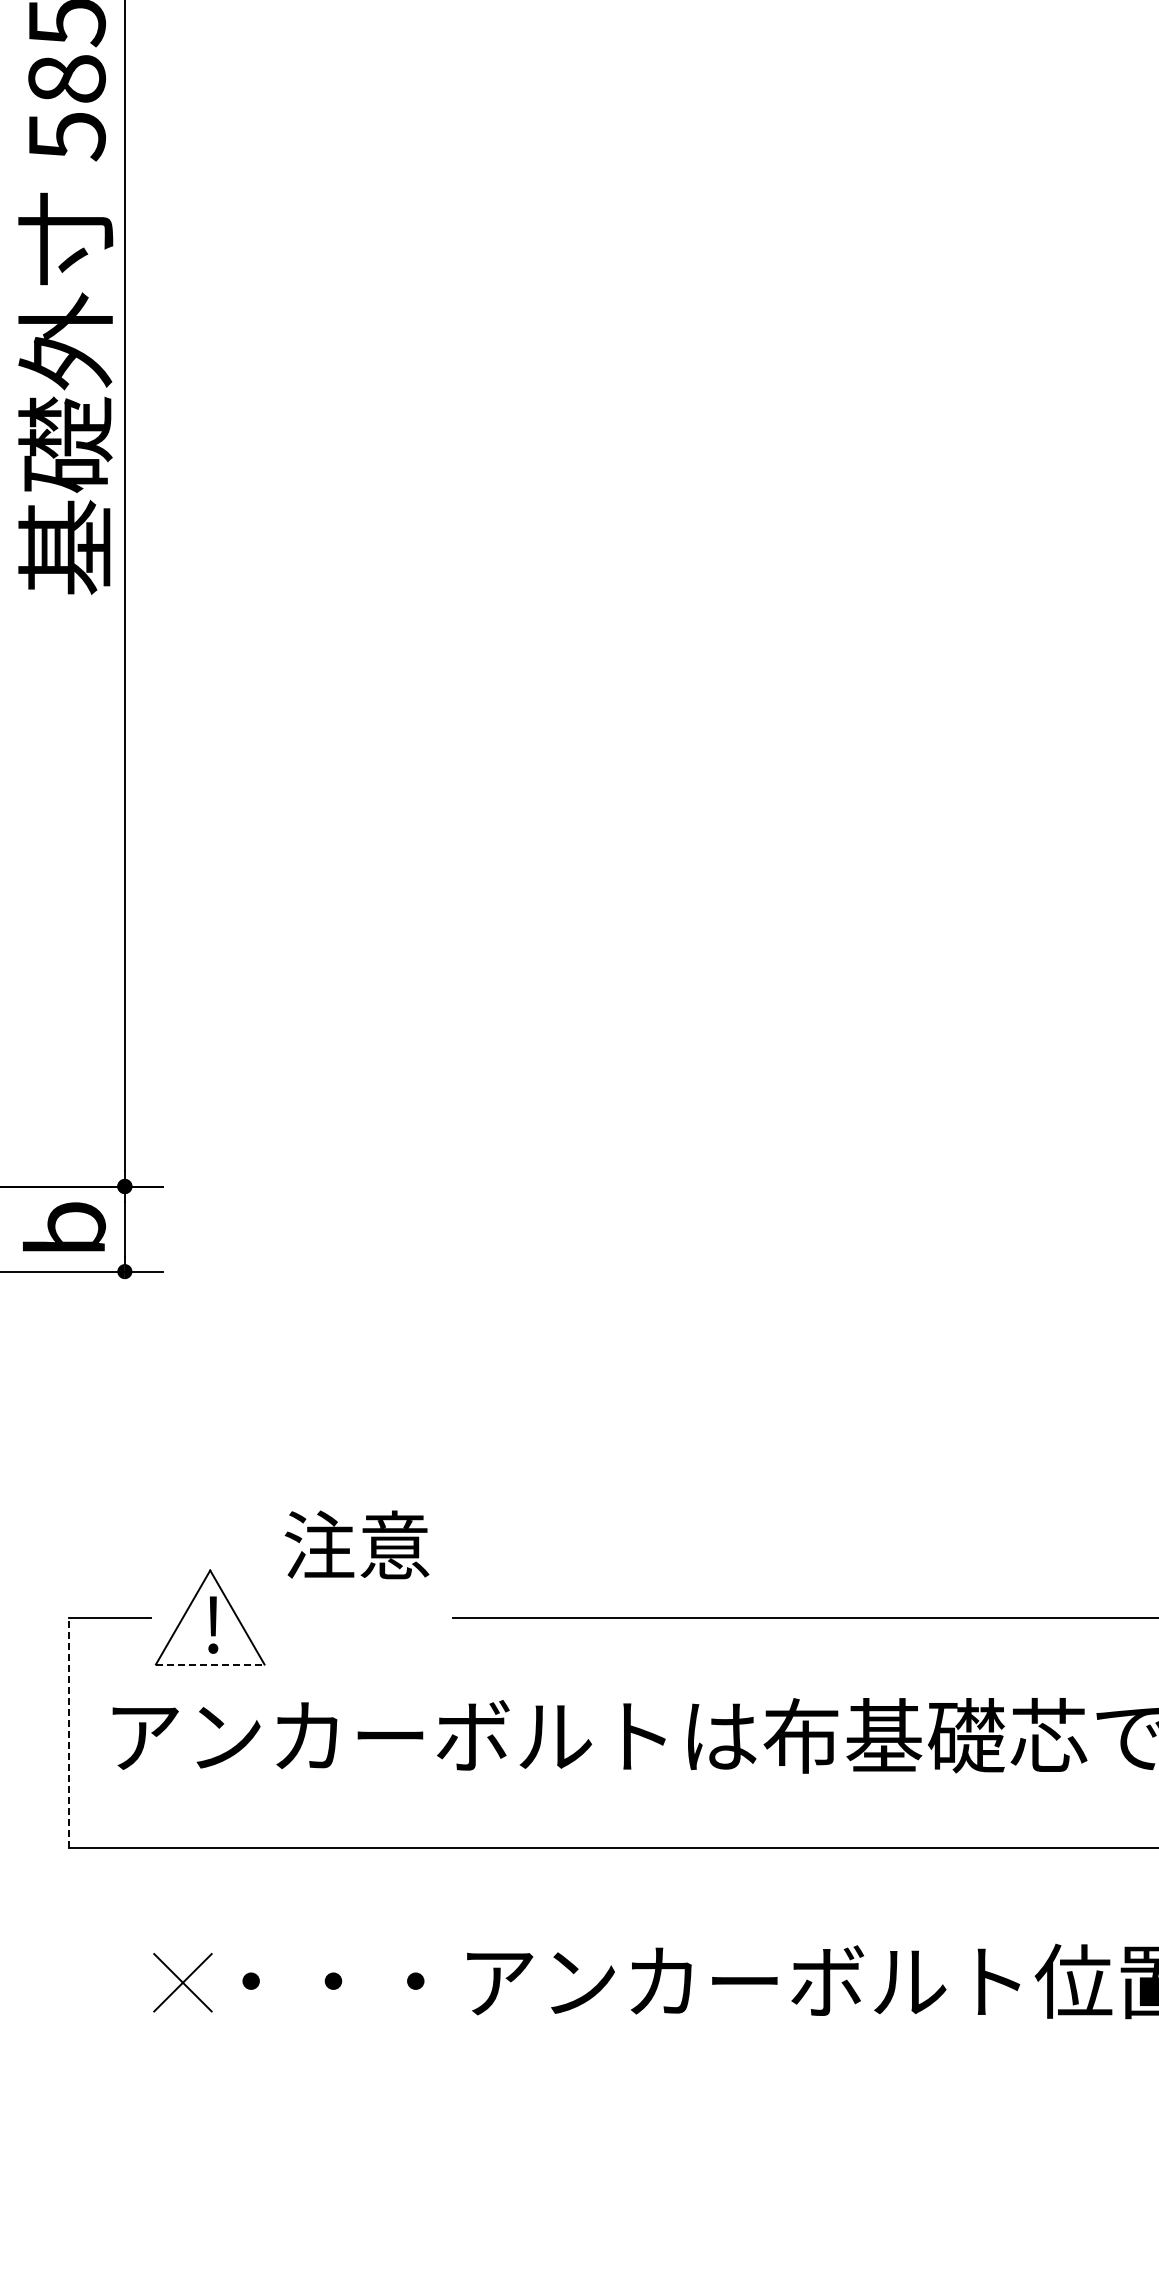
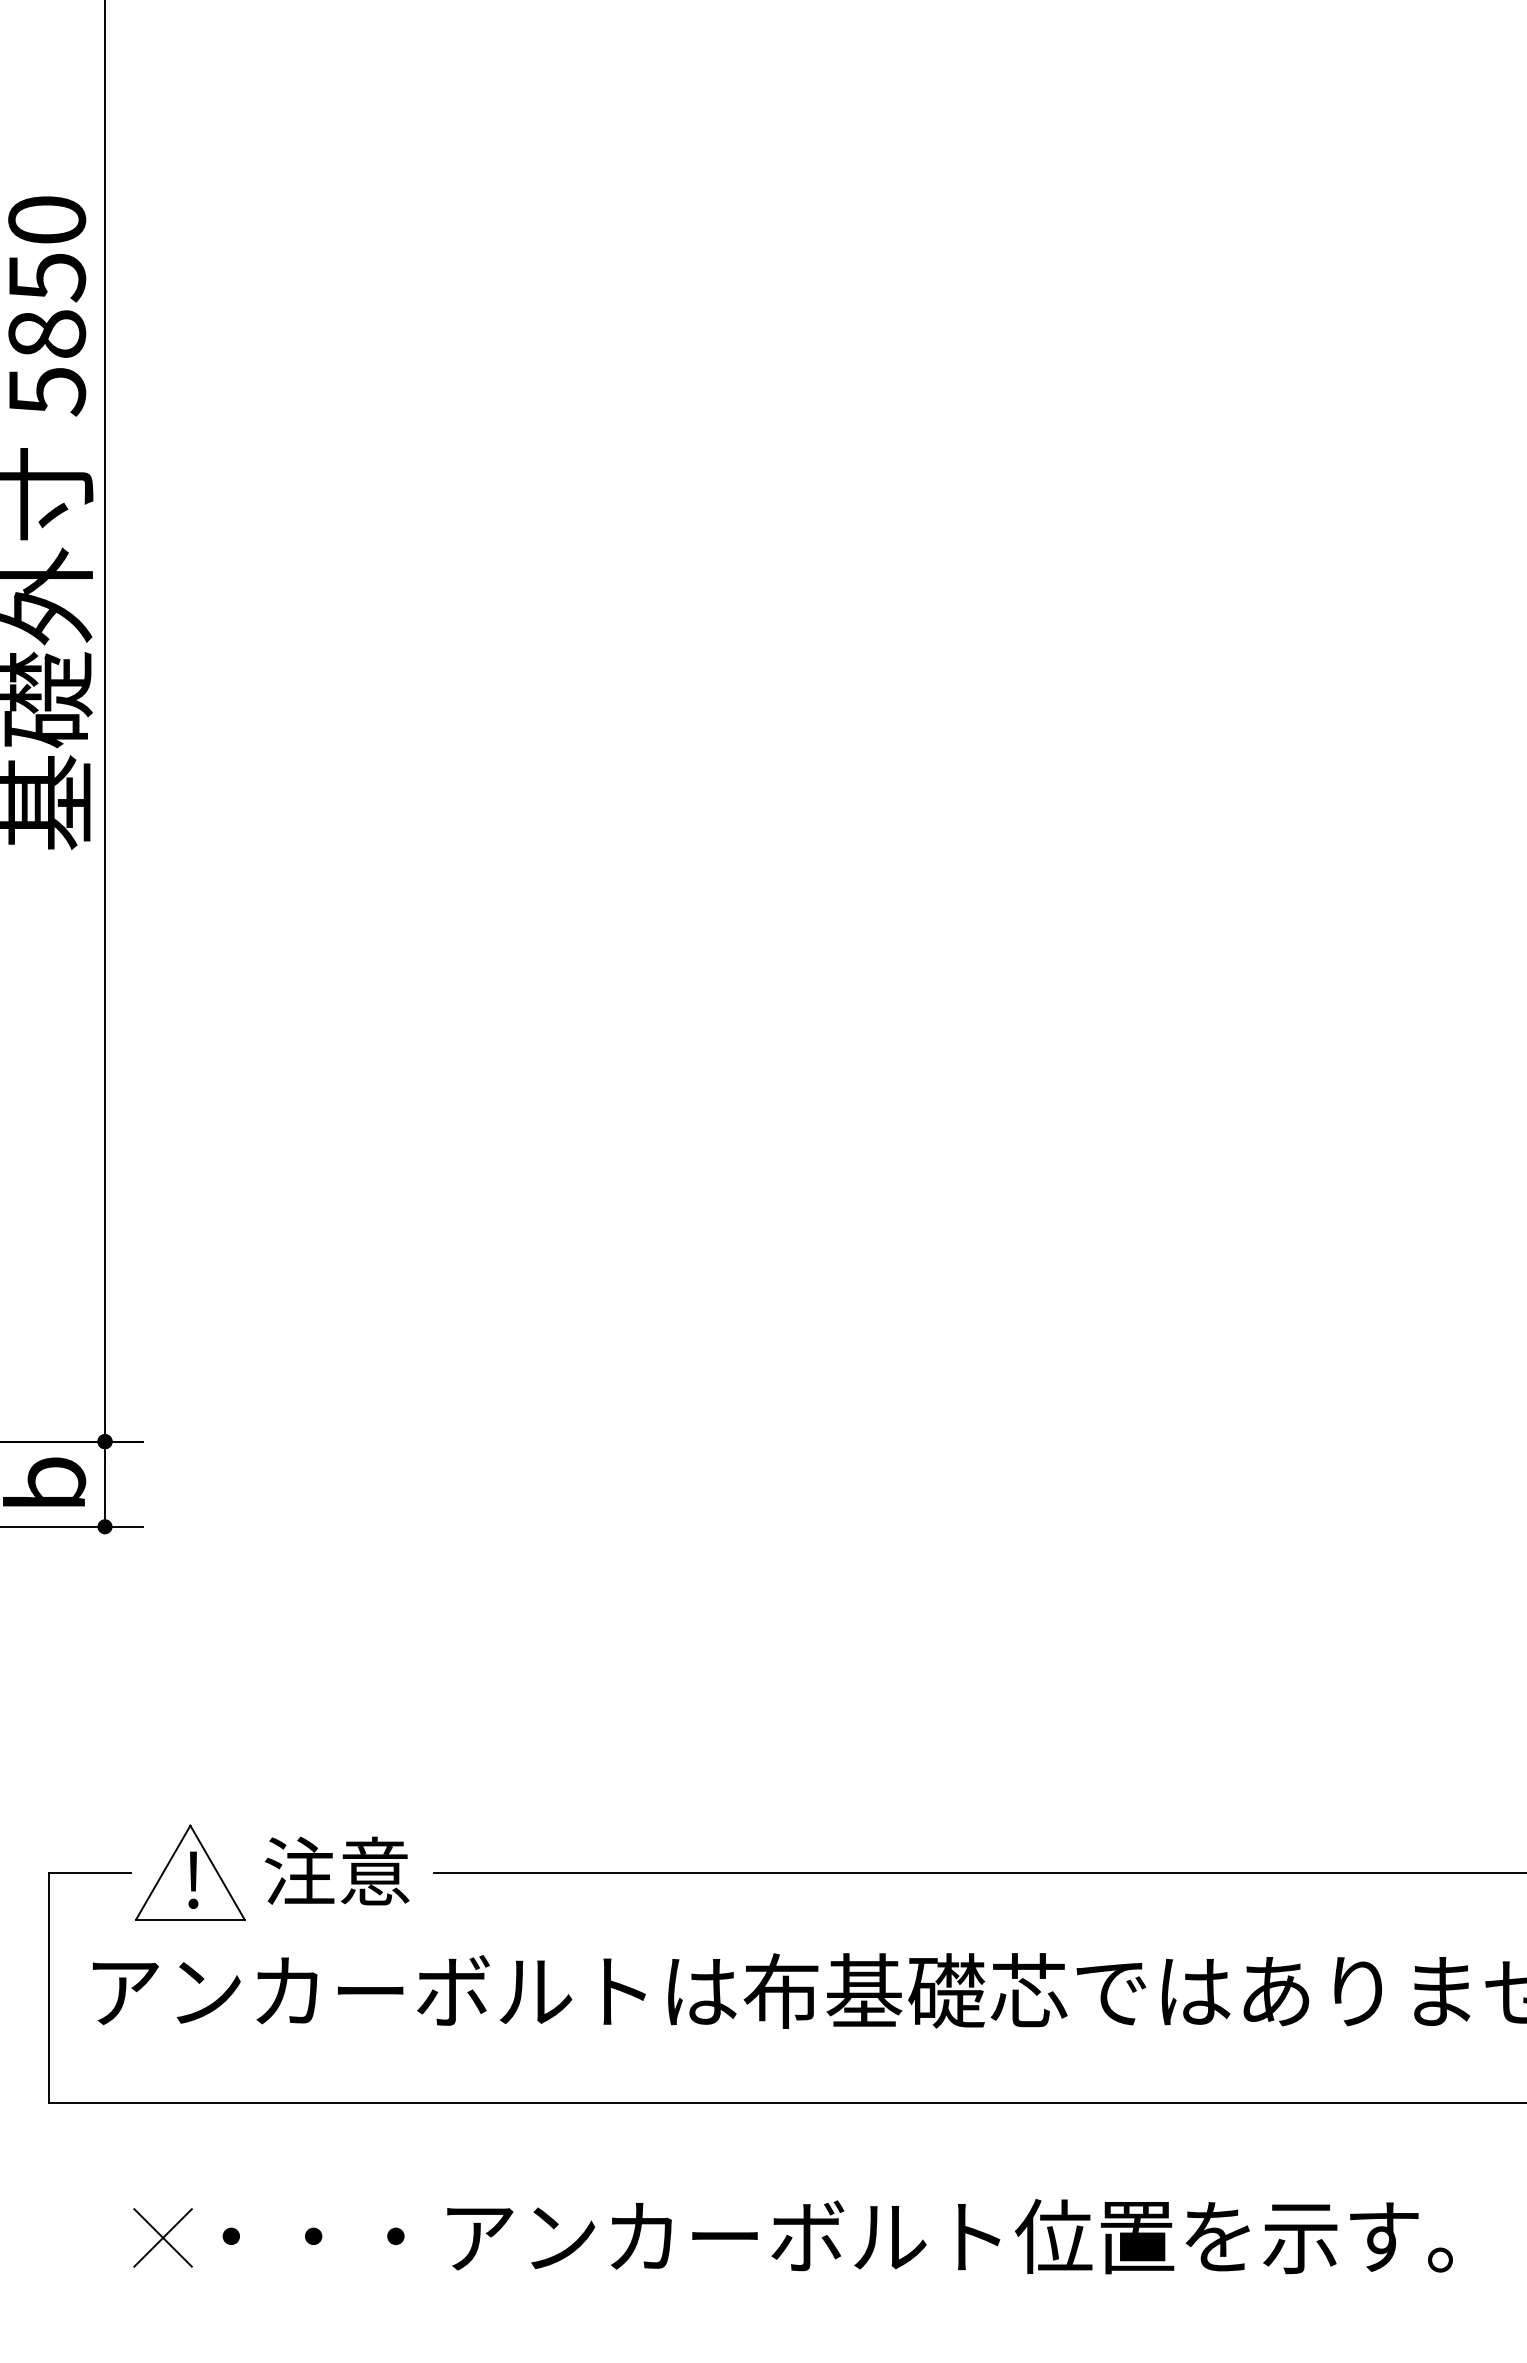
text: (357, 1544) -> (337, 1870), moved
line: (210, 1664) -> (190, 1919), dashed -> solid
line: (68, 1732) -> (48, 1987), dashed -> solid

